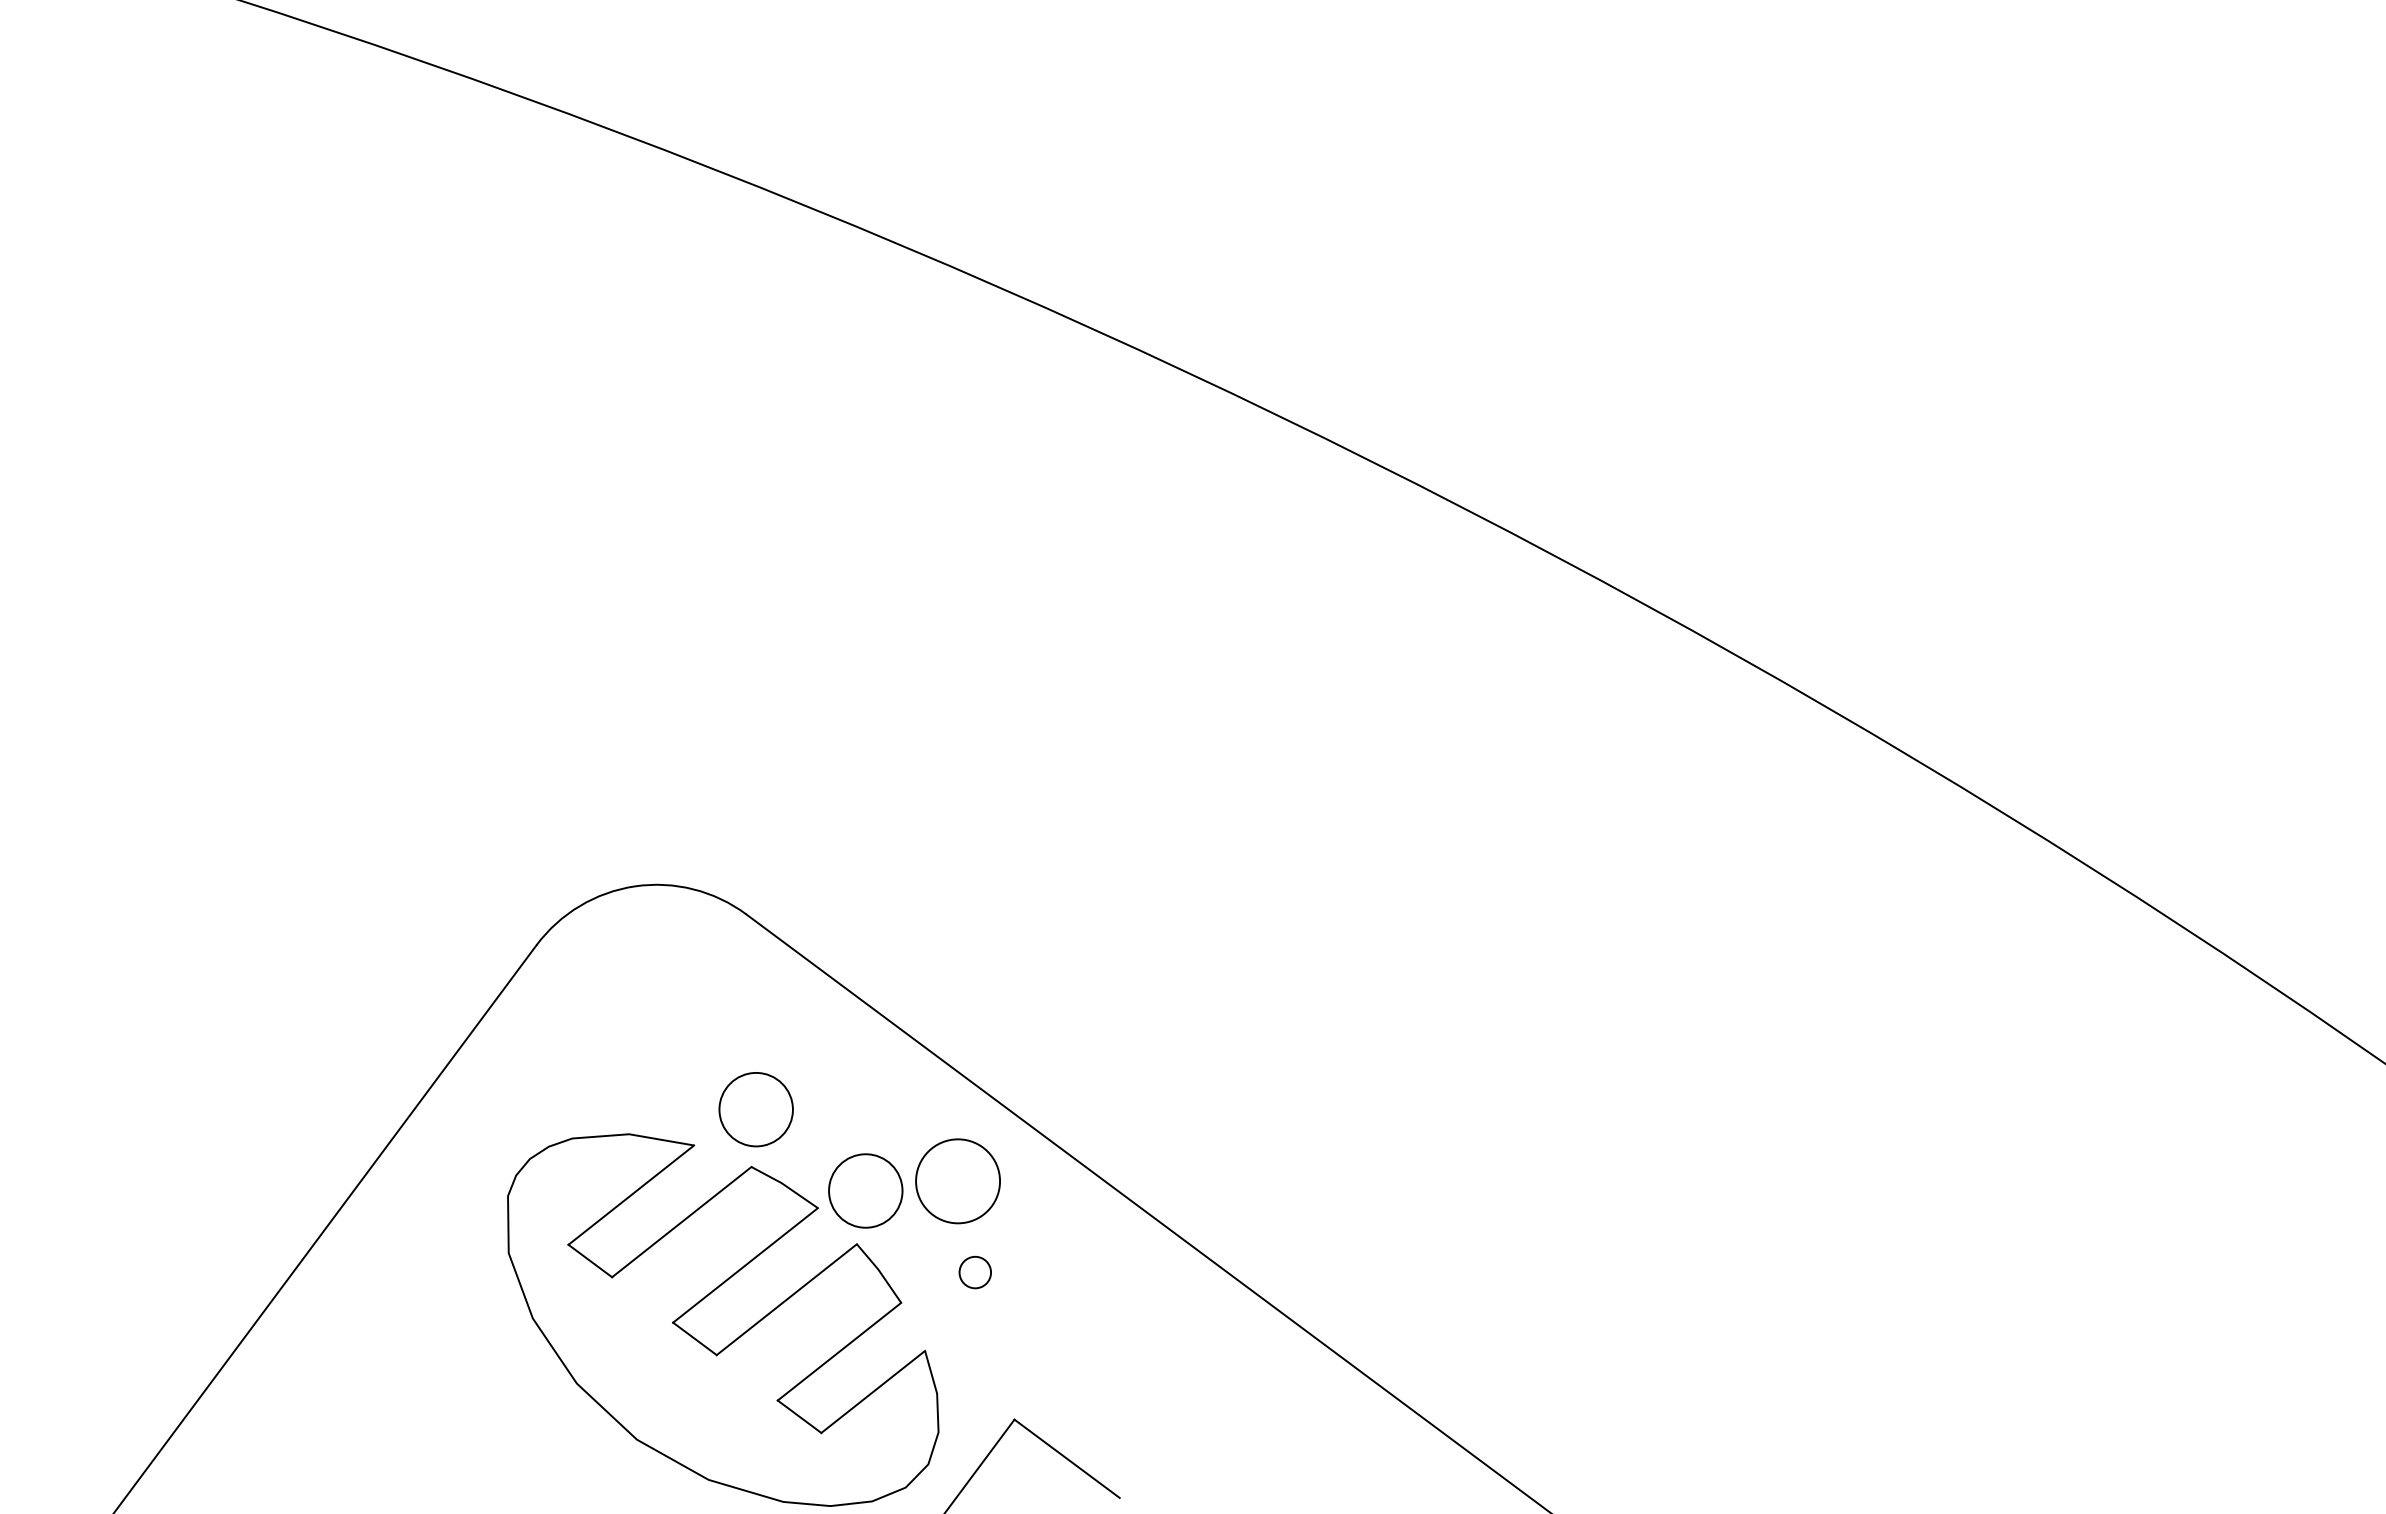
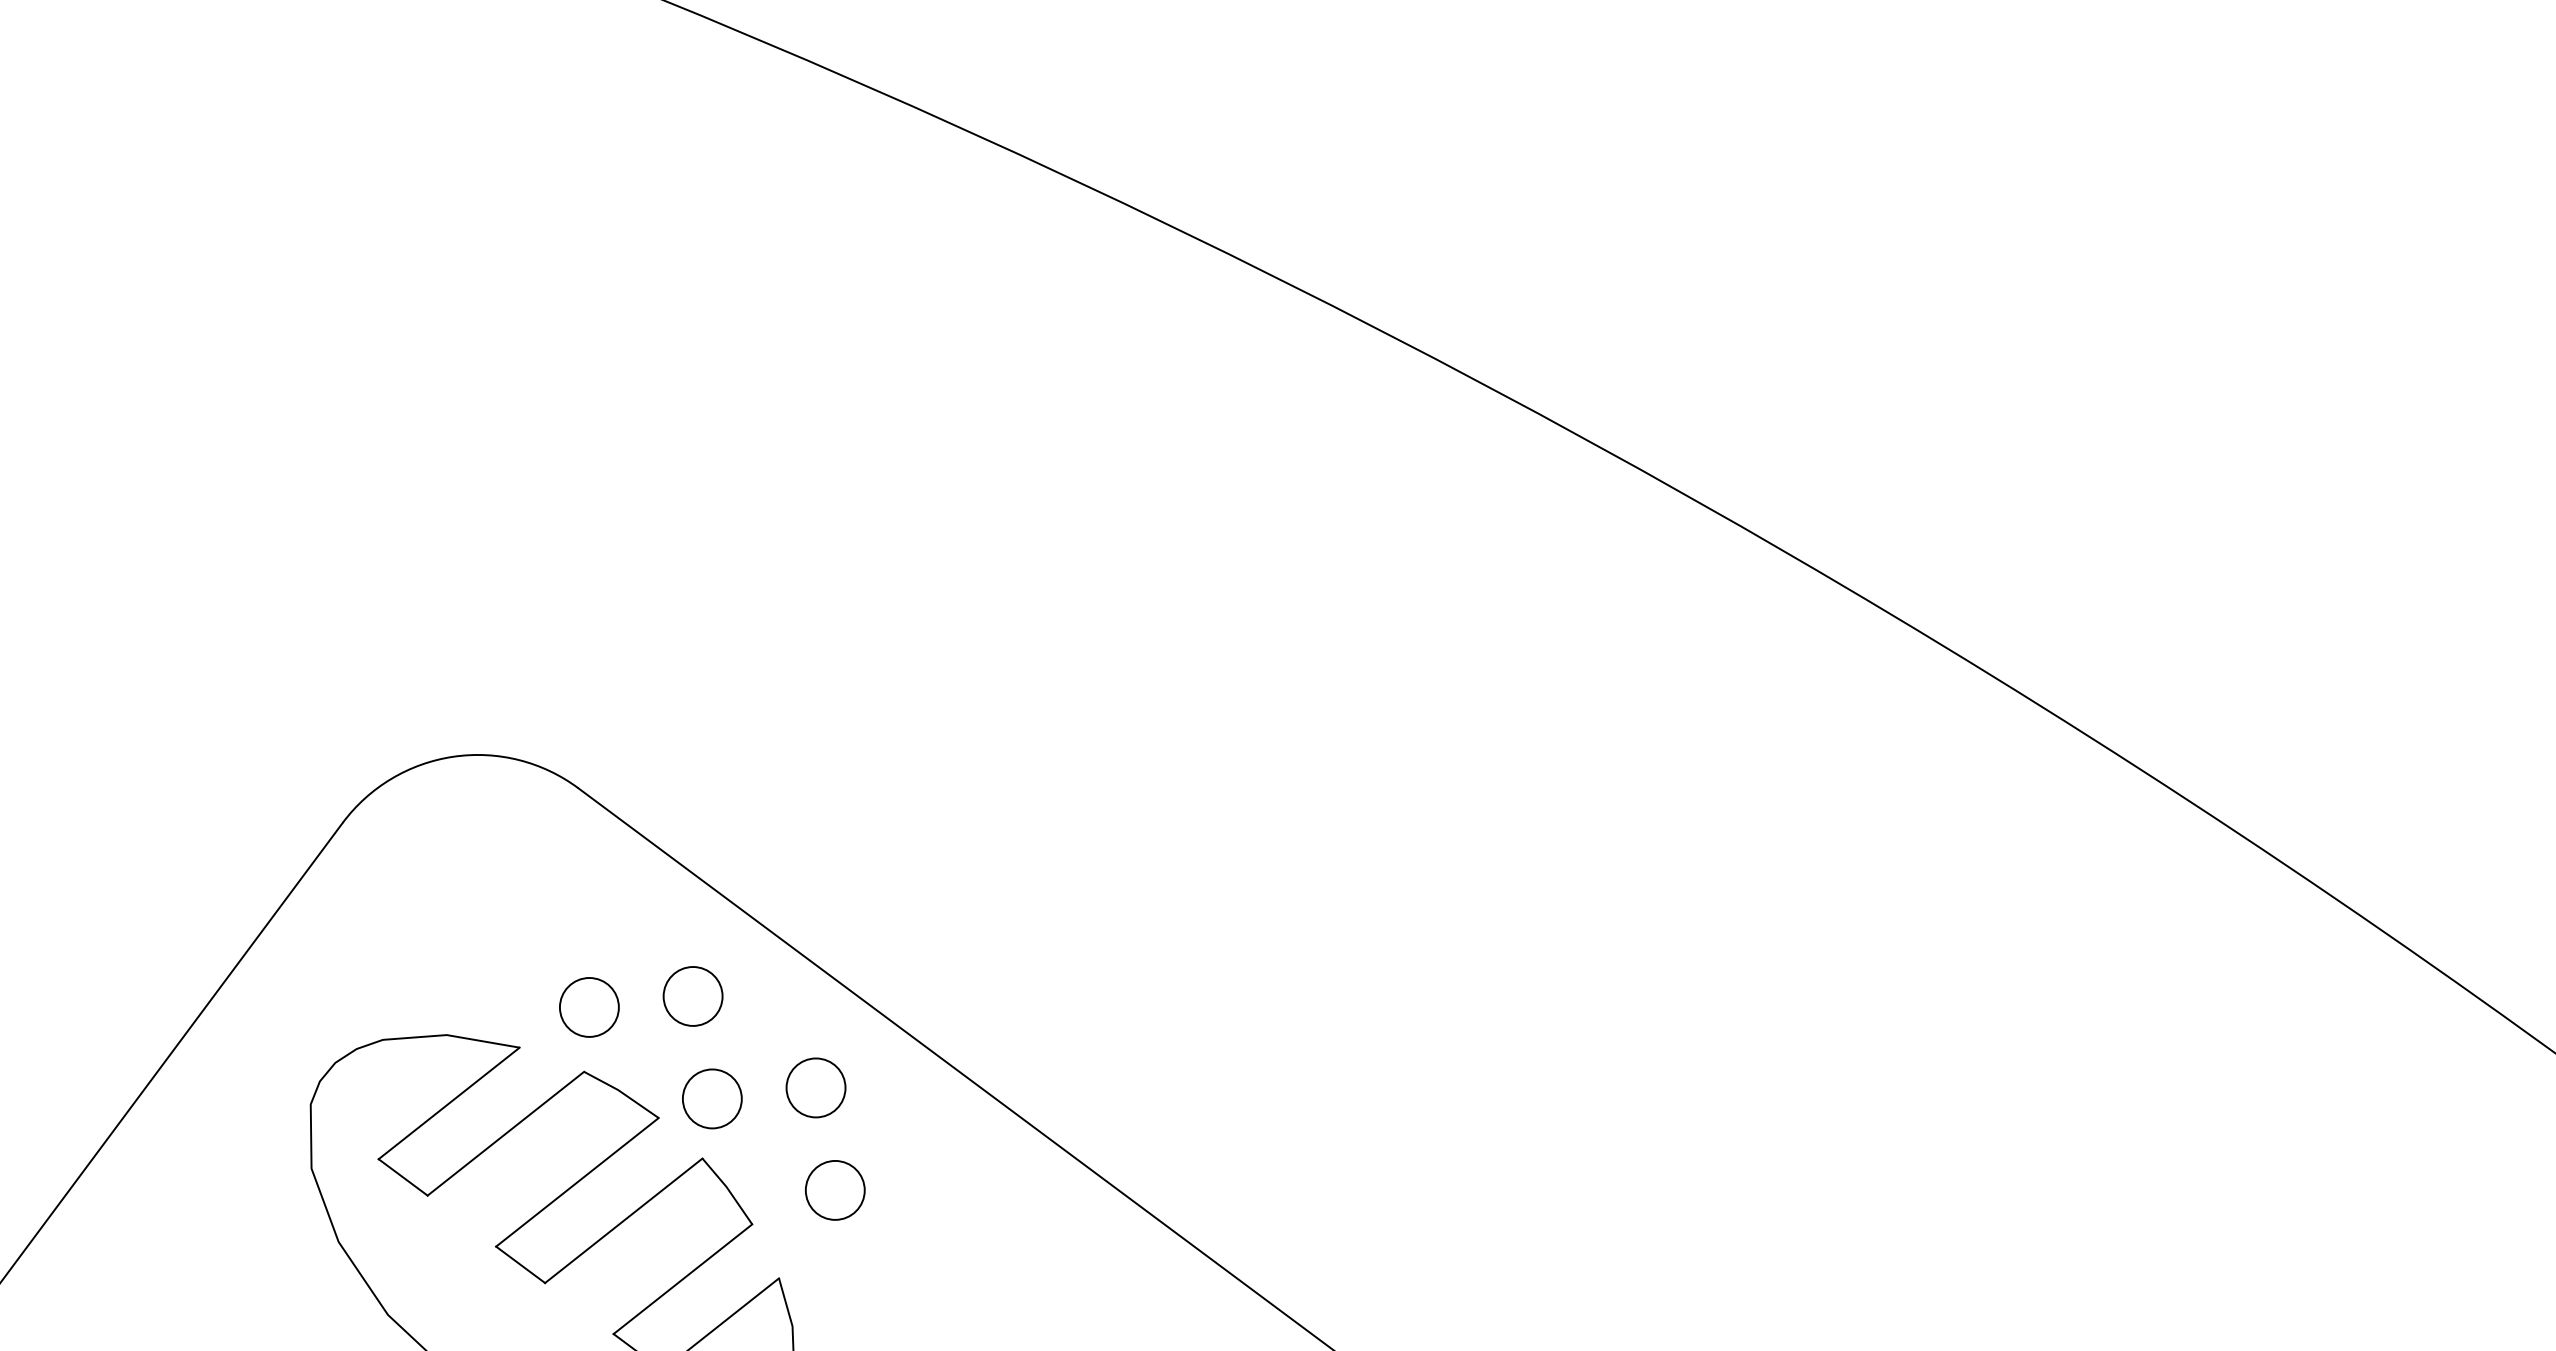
circle: (848, 1099) -> (693, 996), added
circle: (755, 1109) -> (588, 1007), size x0.71
circle: (957, 1181) -> (815, 1088), size x0.62
circle: (865, 1191) -> (712, 1099), size x0.71
circle: (975, 1272) -> (835, 1190), size x1.67

